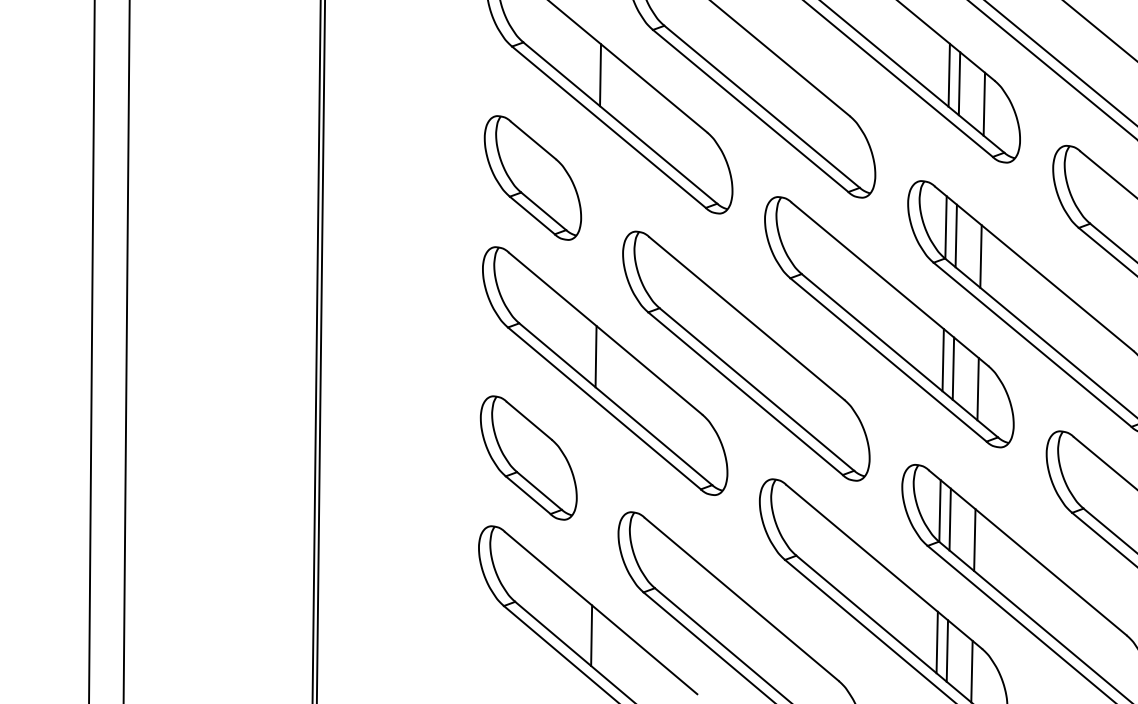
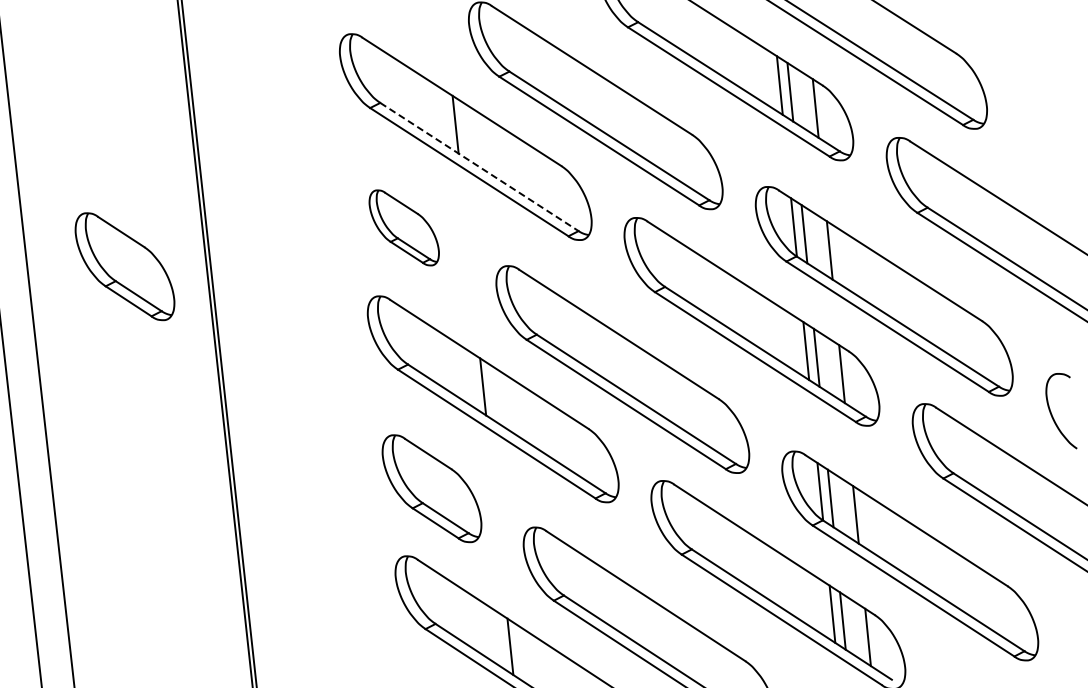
line: (620, 123) -> (479, 167), solid -> dashed
part: (532, 177) -> (403, 227), size x0.7
part: (231, 183) -> (124, 266), added

